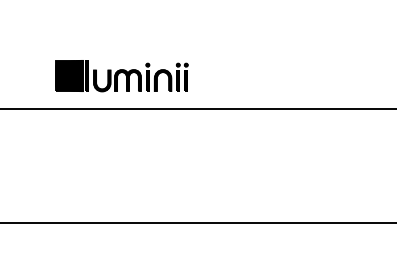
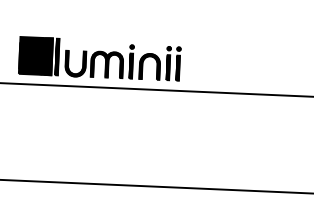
part: (121, 75) -> (99, 58), size x1.43

